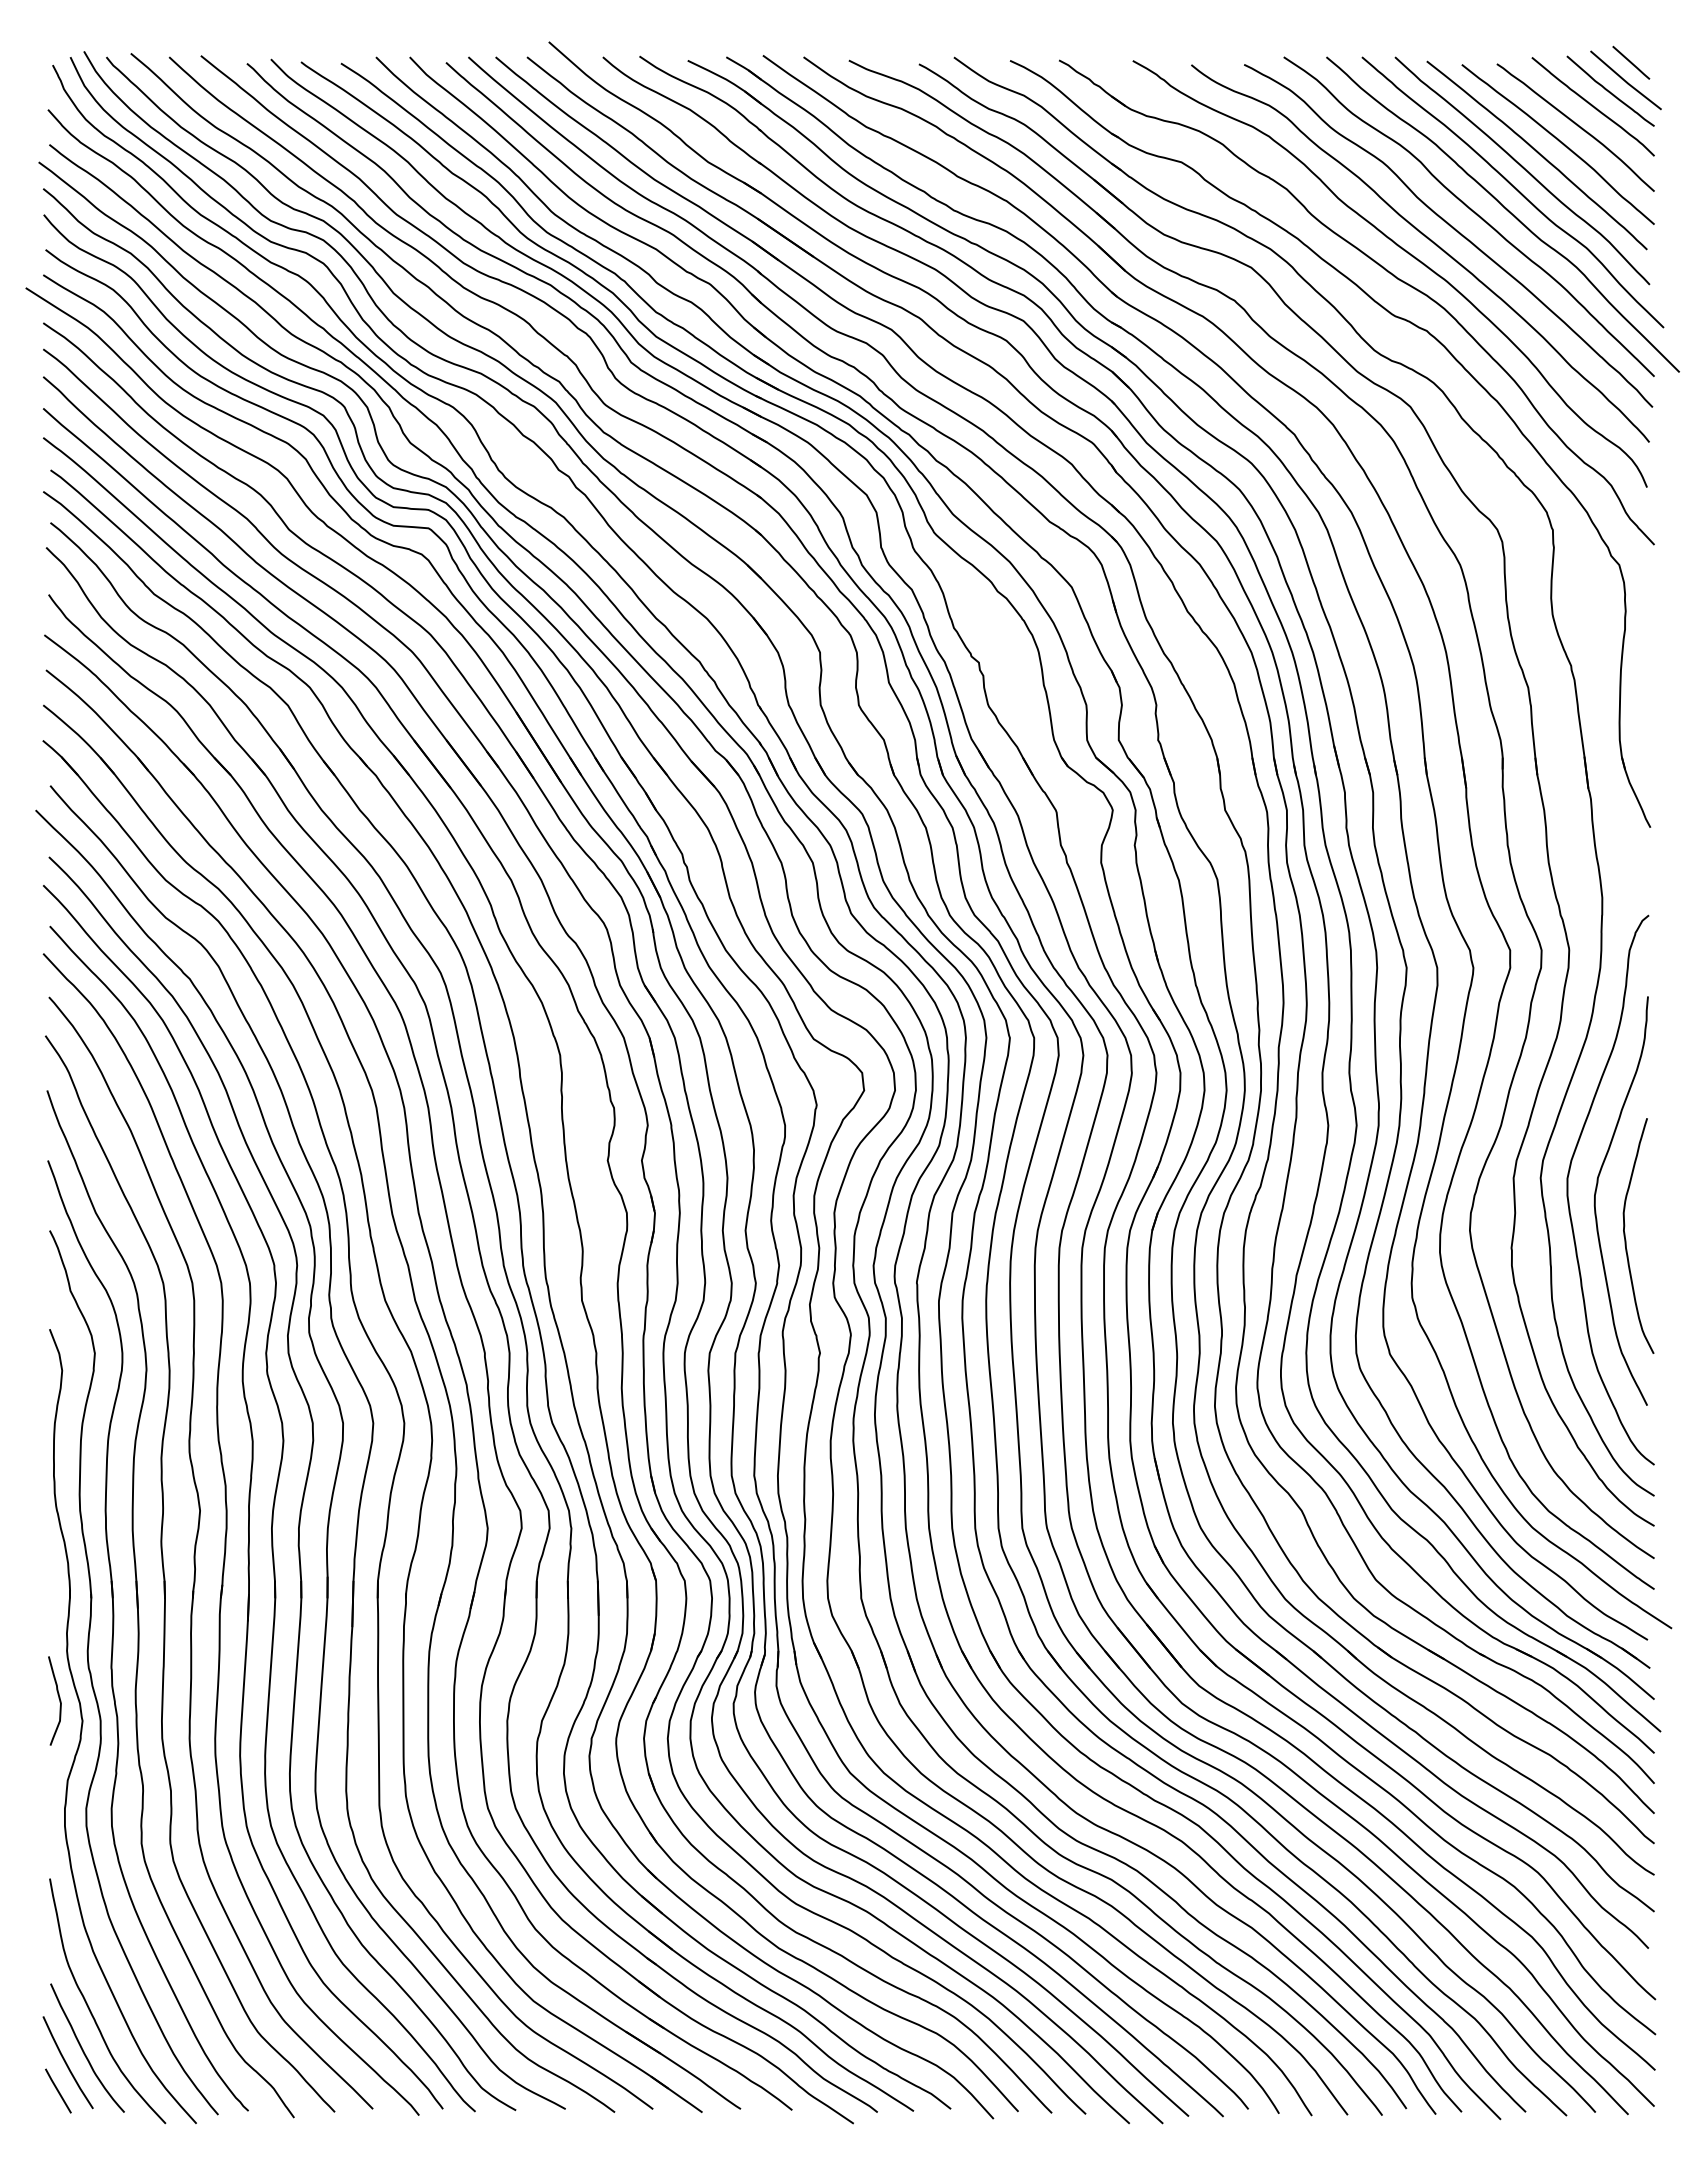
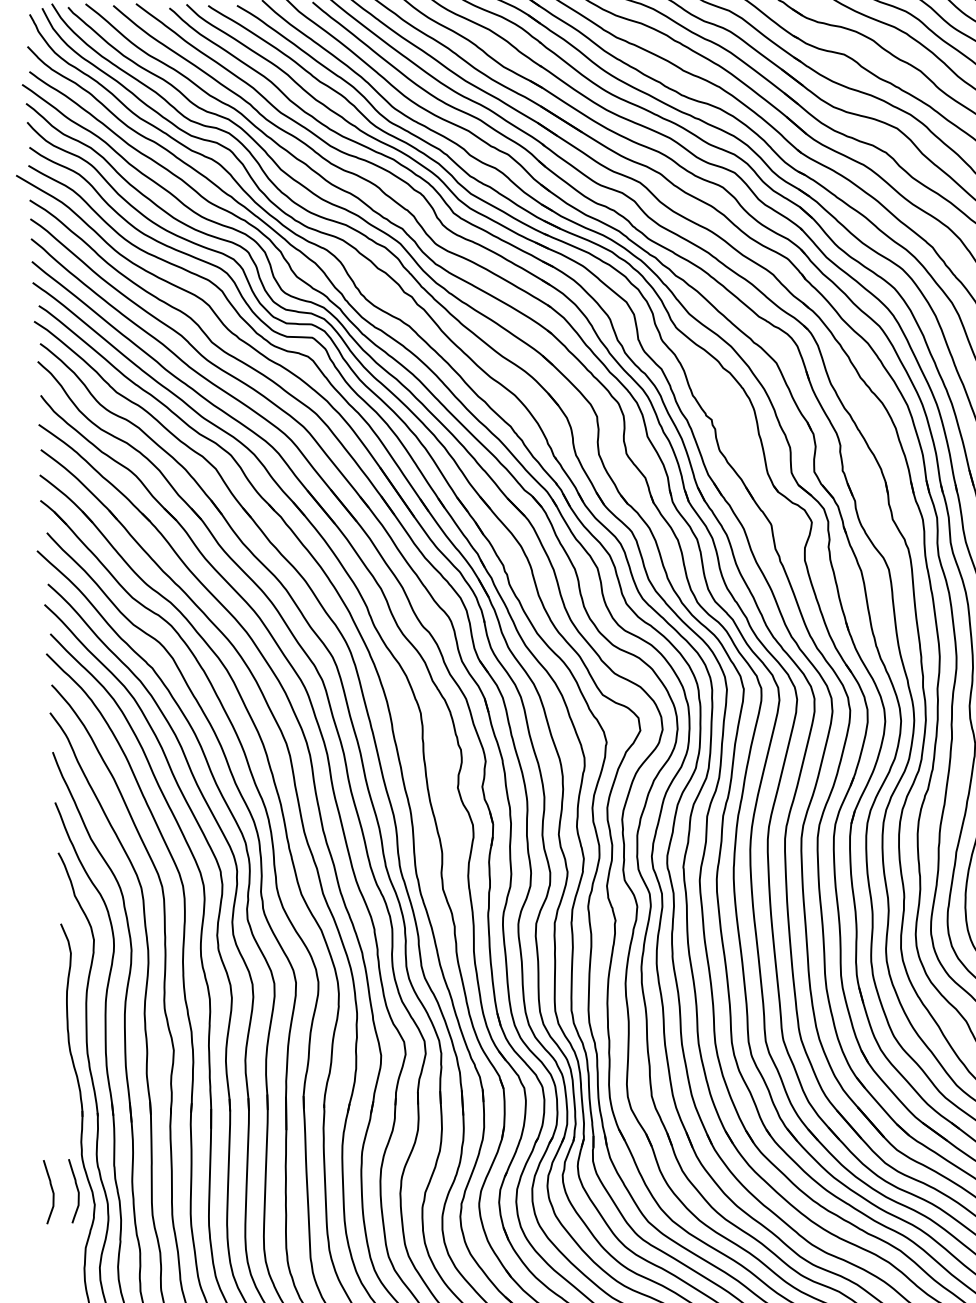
curve: (23, 1698) -> (51, 1190), added

